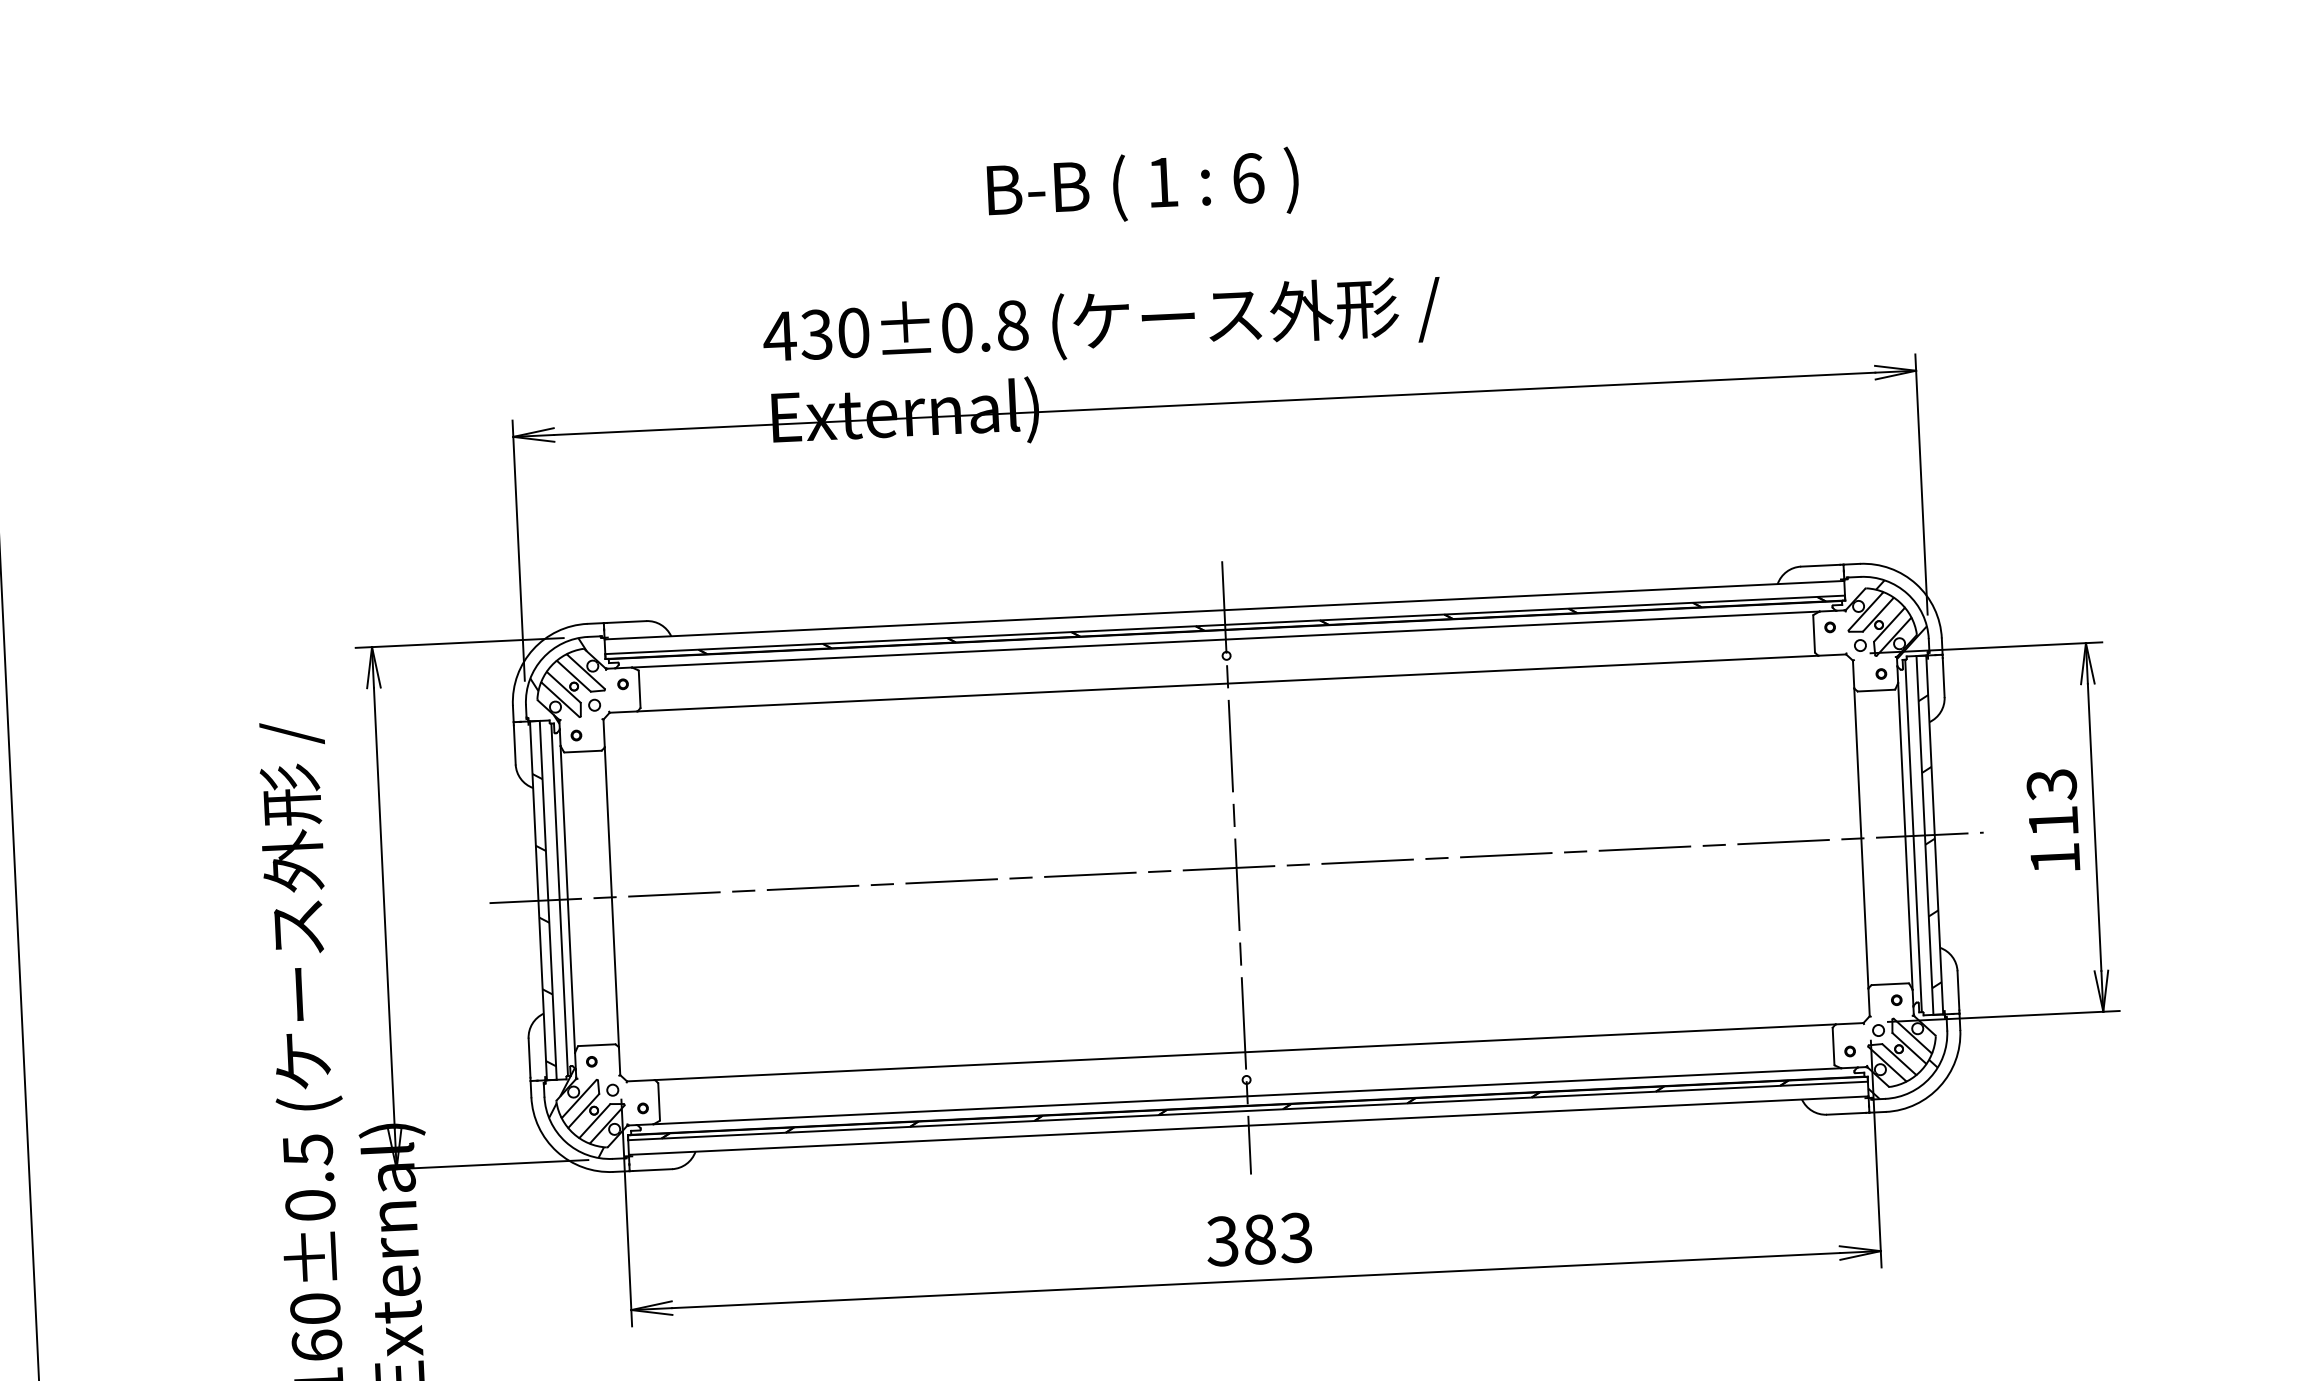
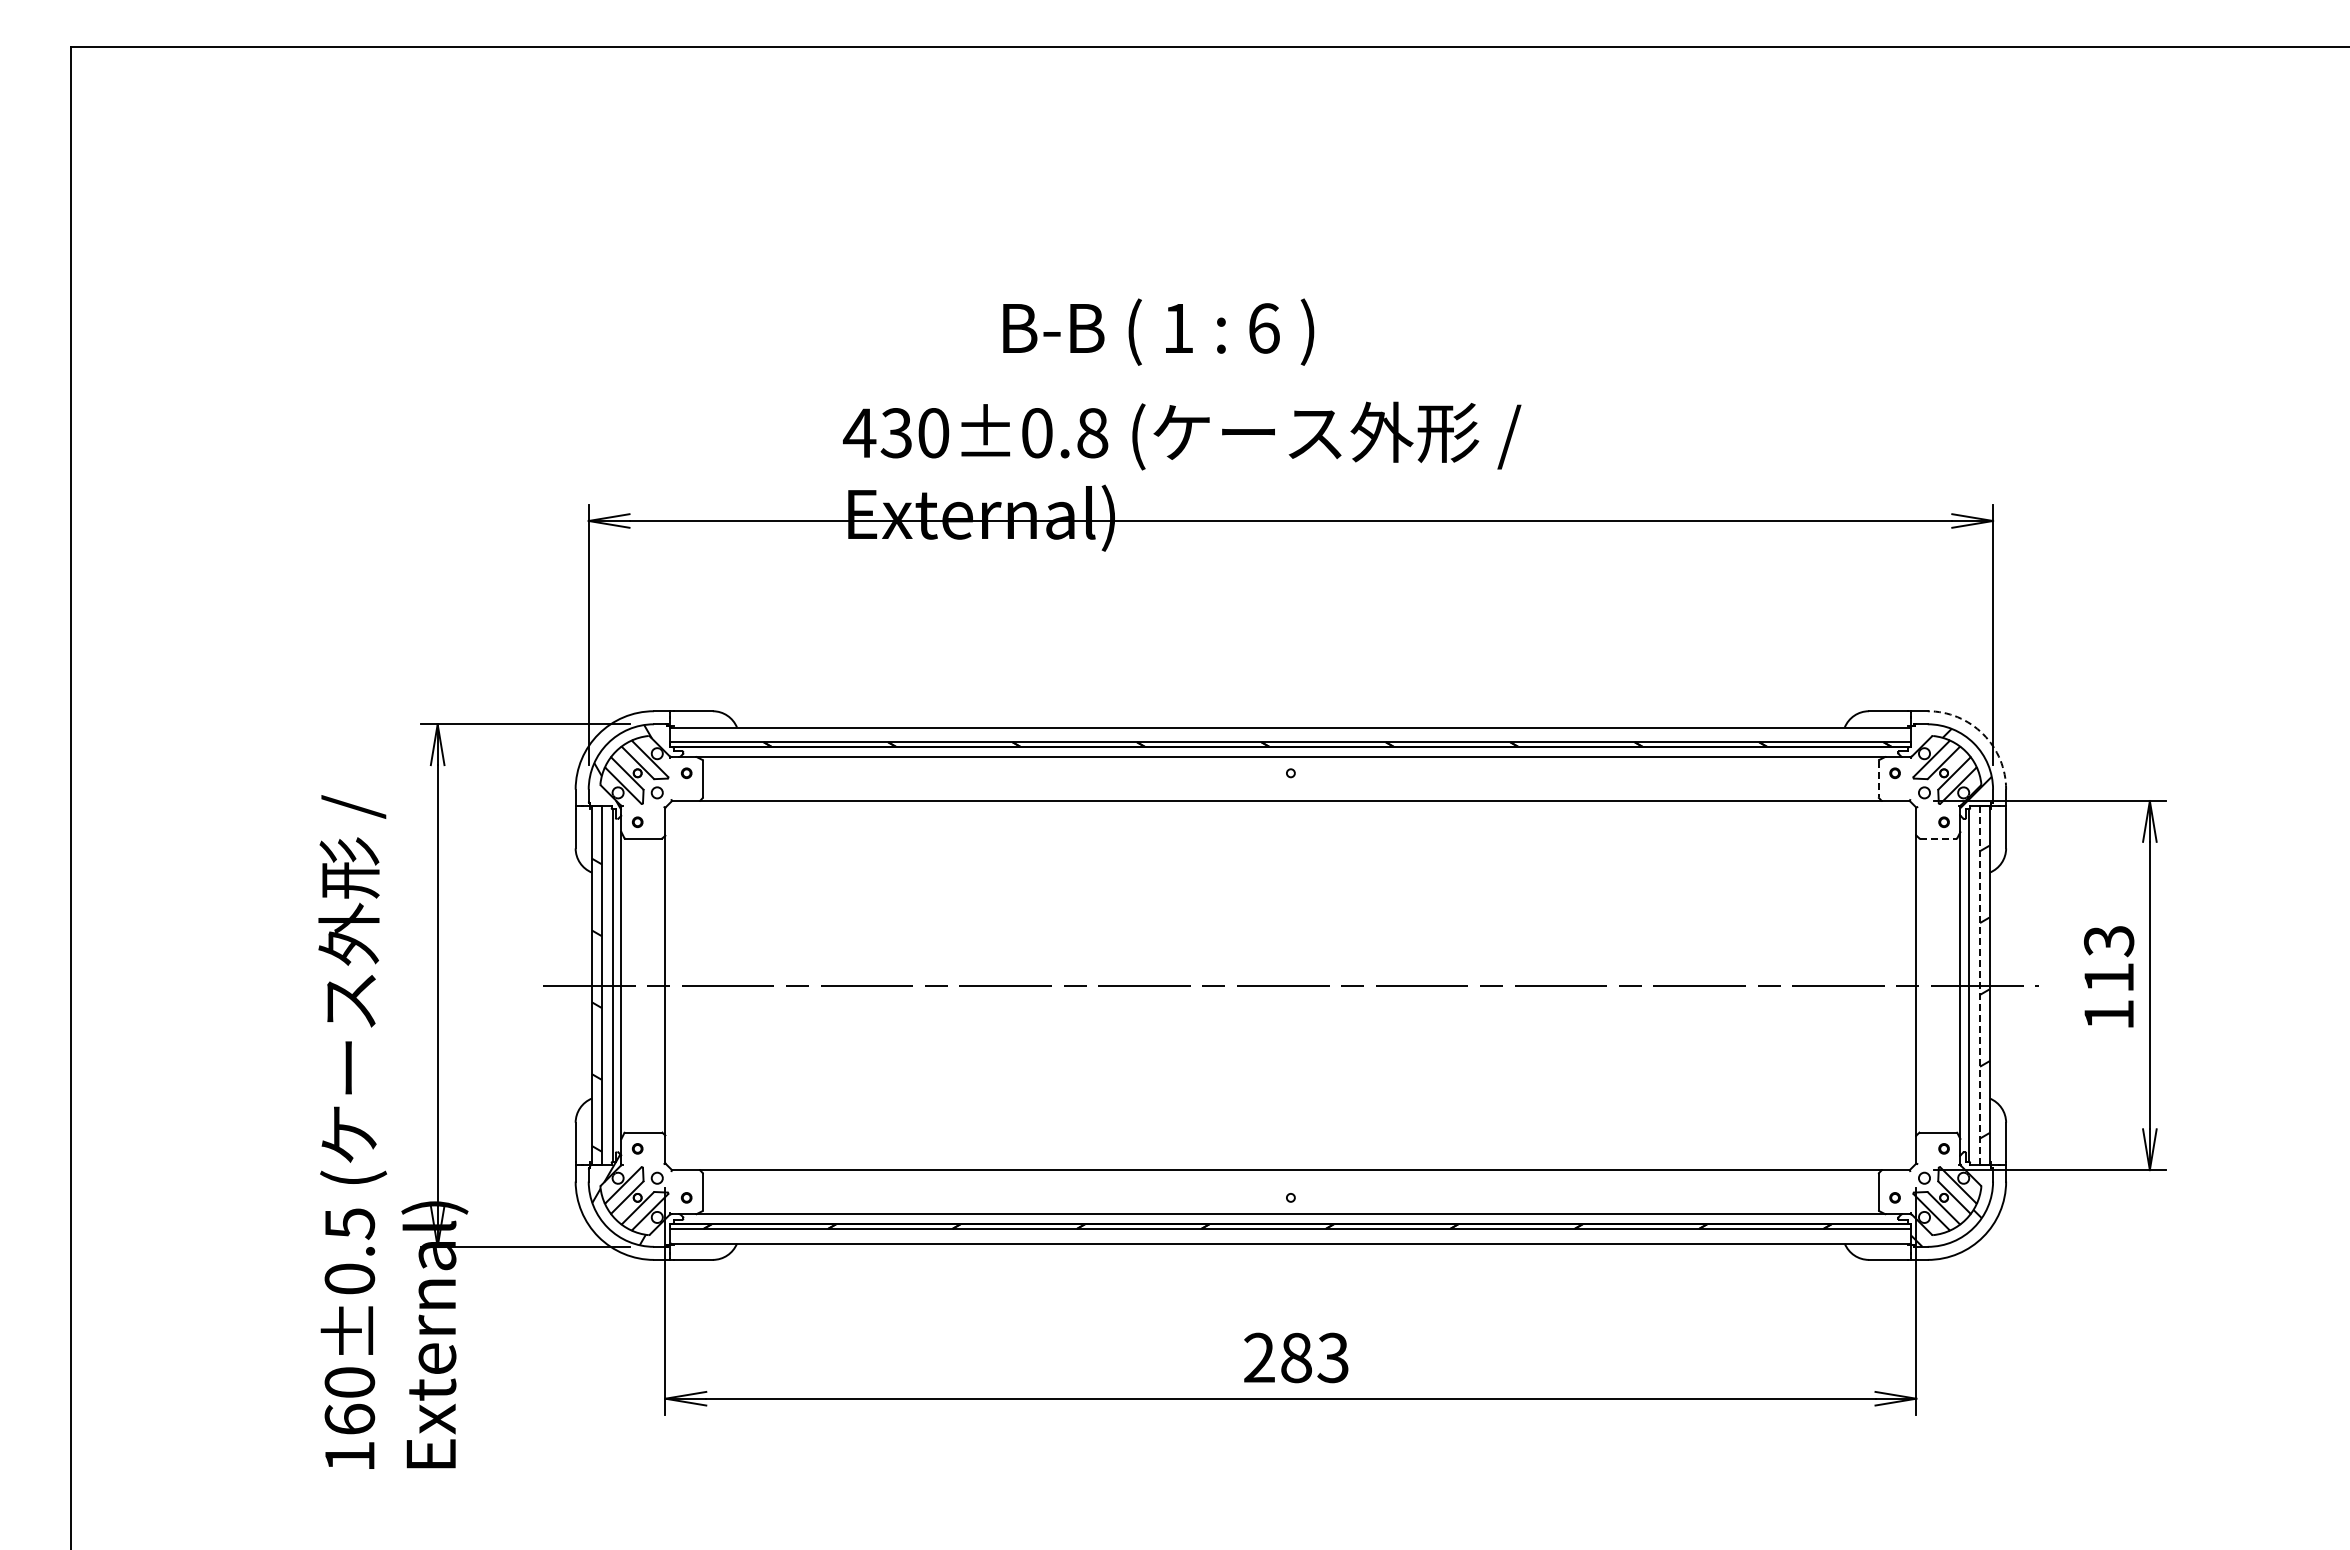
text: (1143, 186) -> (1158, 331), moved
arc: (1916, 584) -> (1983, 734), solid -> dashed
line: (1813, 634) -> (1878, 779), solid -> dashed
line: (1876, 690) -> (1938, 838), solid -> dashed
line: (1925, 835) -> (1980, 985), solid -> dashed
line: (1236, 867) -> (1290, 985), removed
text: (1221, 1241) -> (1258, 1358), 383 -> 283

